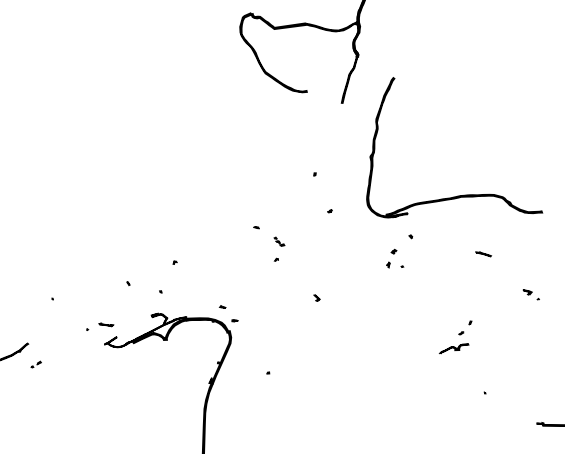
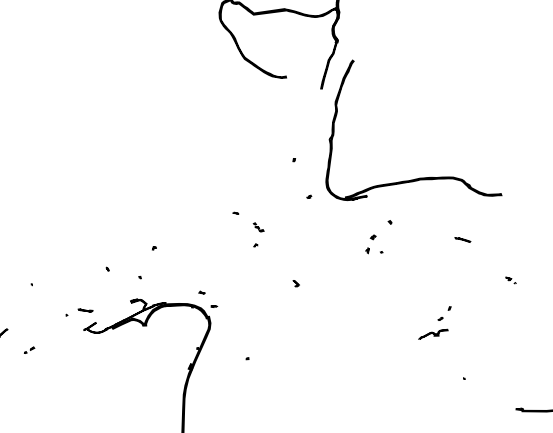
part: (464, 194) -> (423, 177), moved
part: (531, 294) -> (510, 280), size x0.62
part: (35, 364) -> (28, 350), moved

